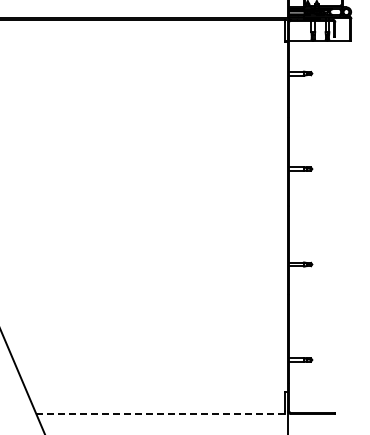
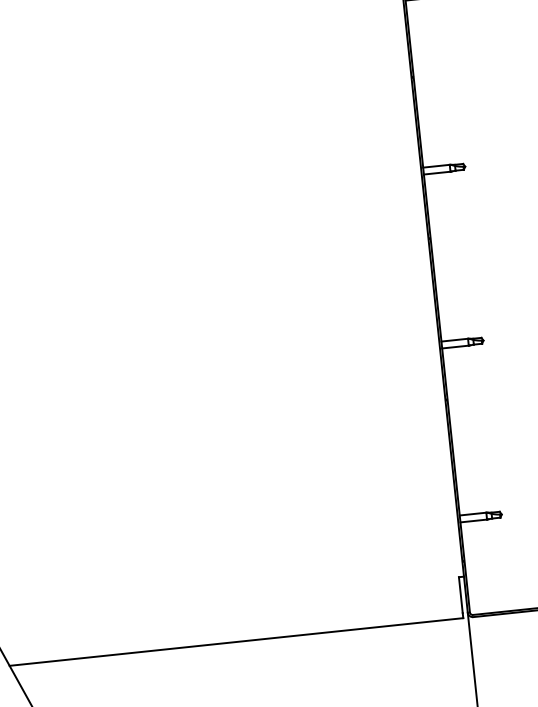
line: (161, 414) -> (237, 642), dashed -> solid

